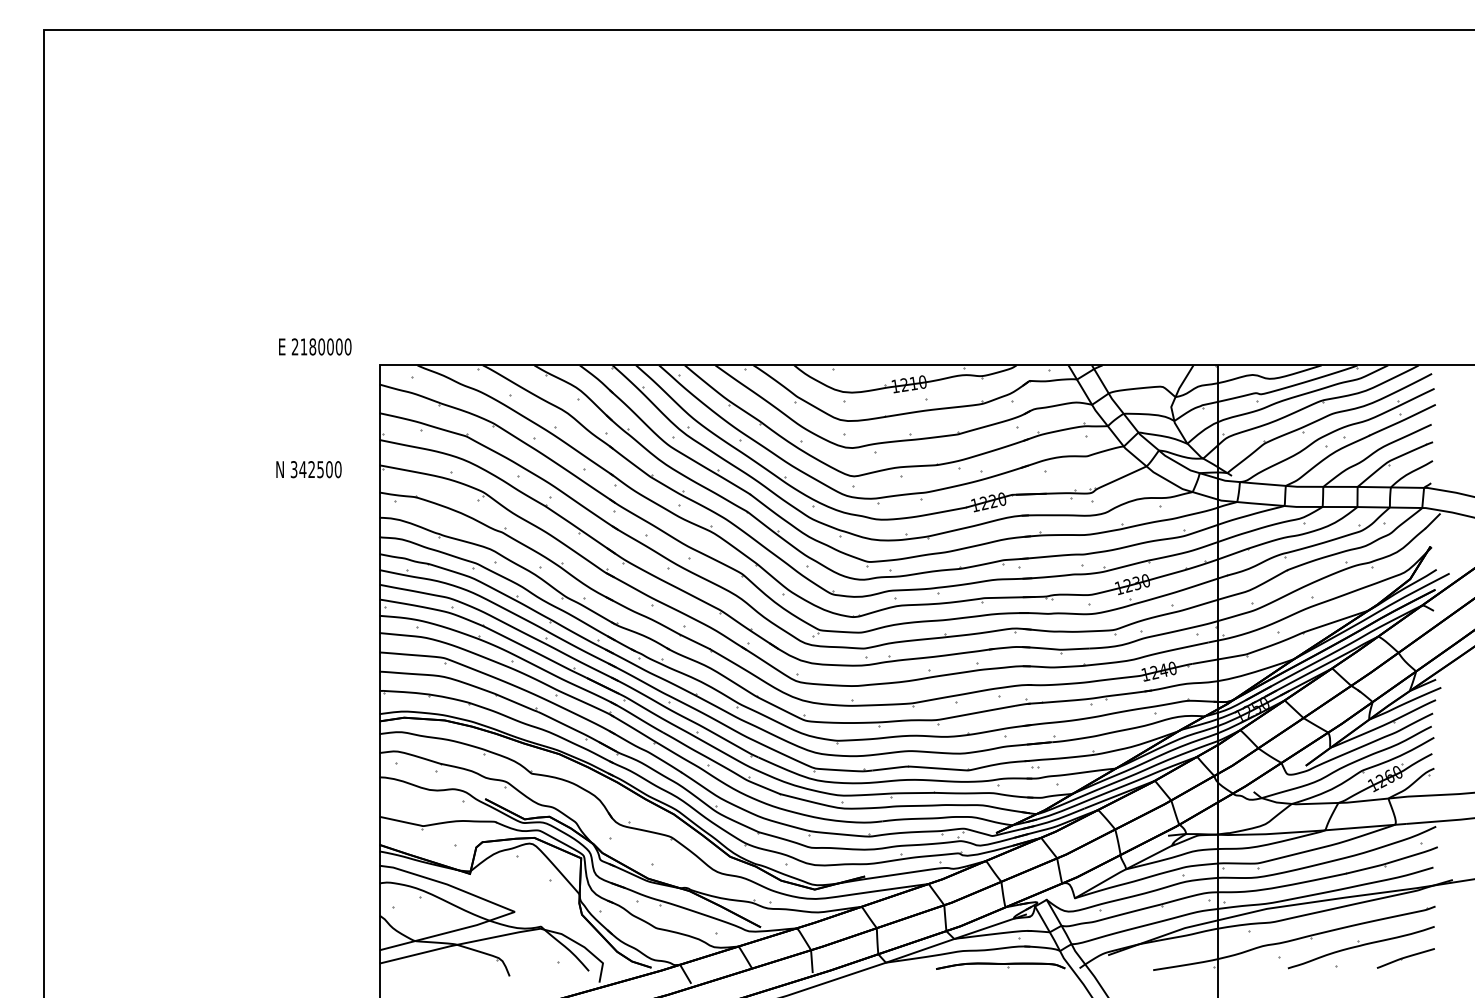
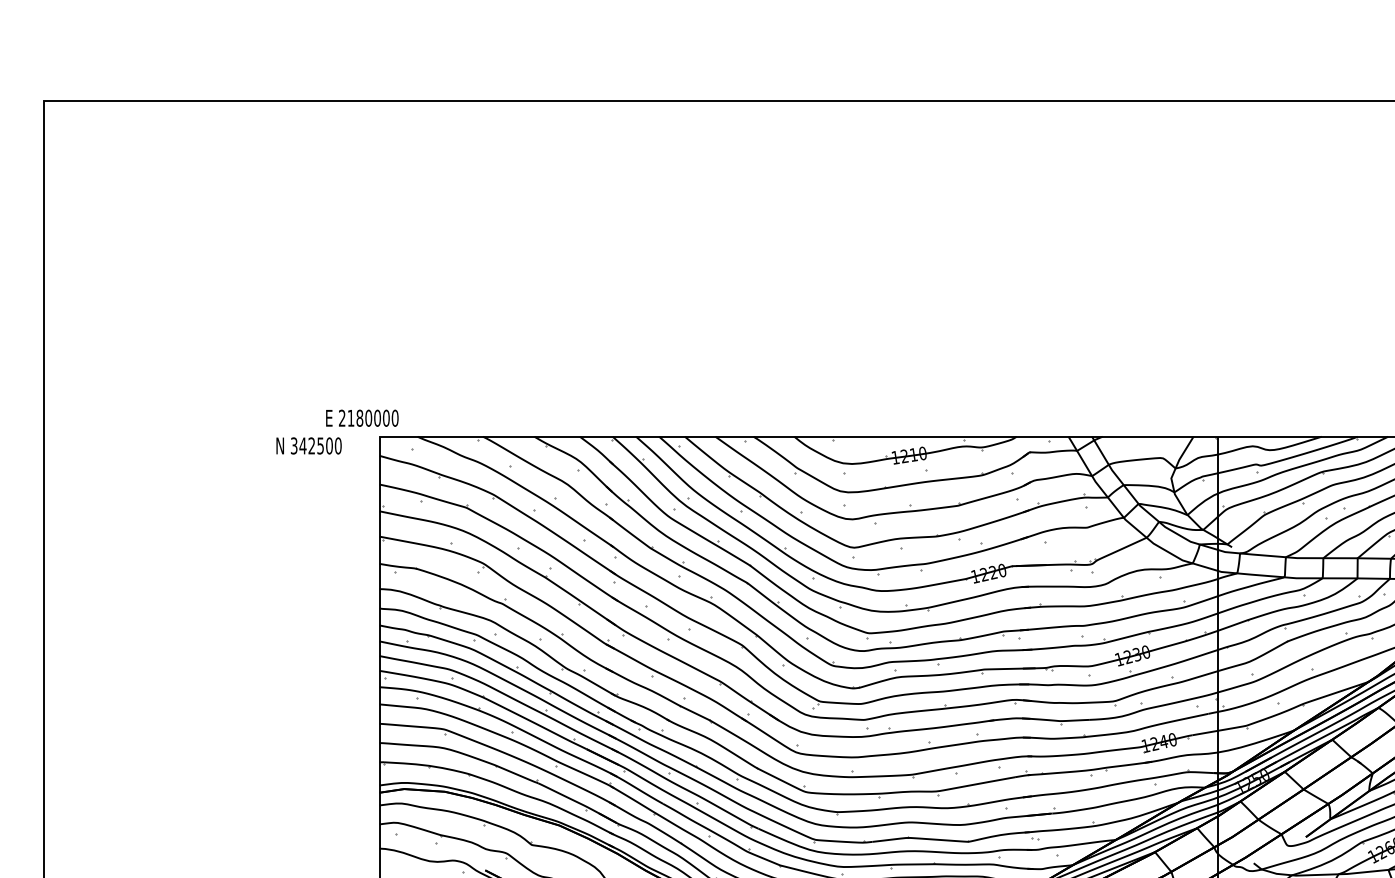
text: (315, 346) -> (362, 417), moved
text: (308, 469) -> (308, 445), moved

